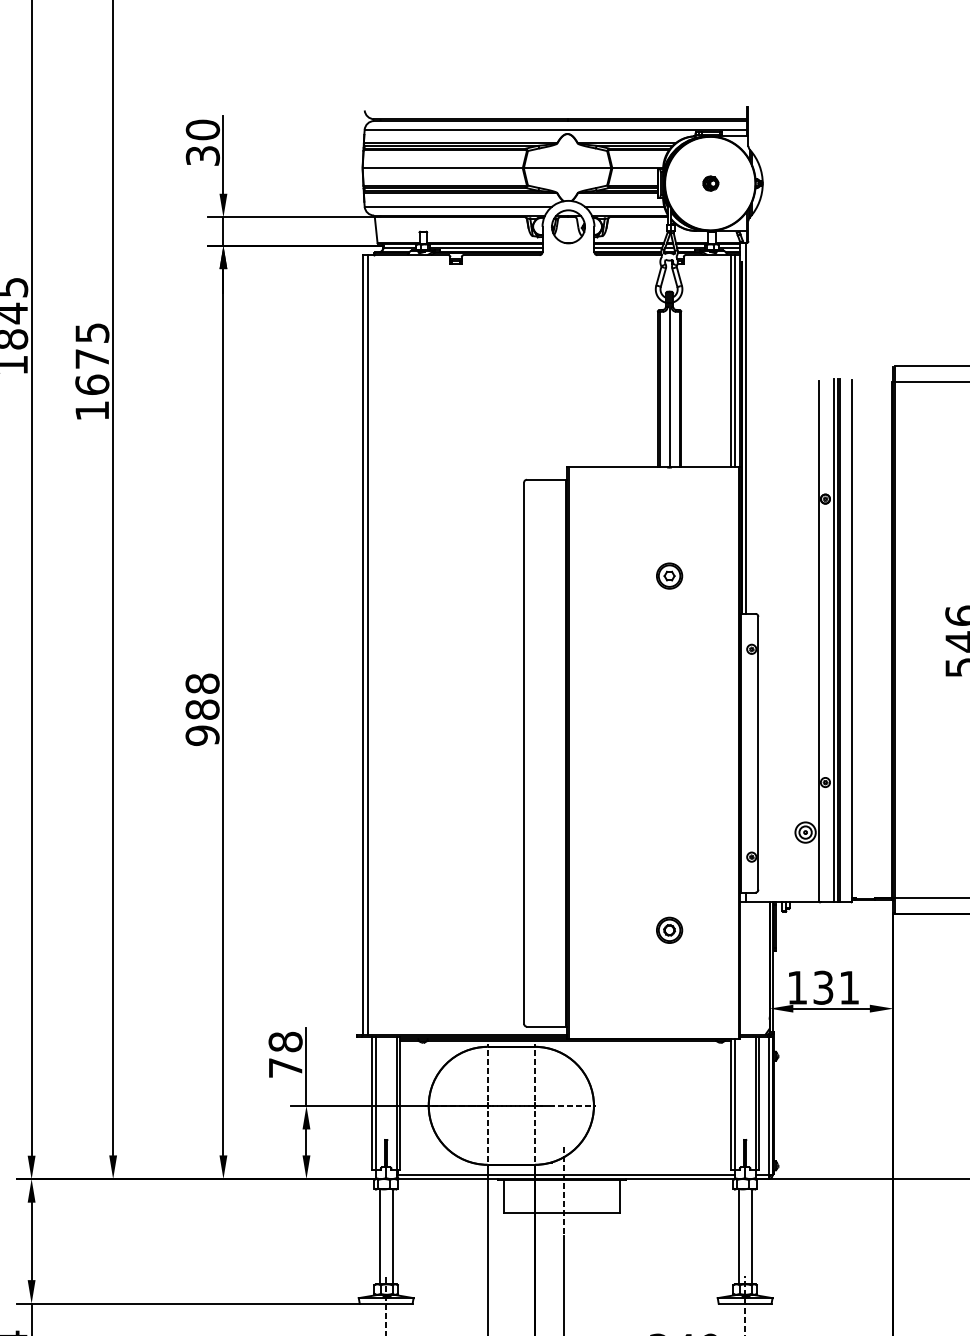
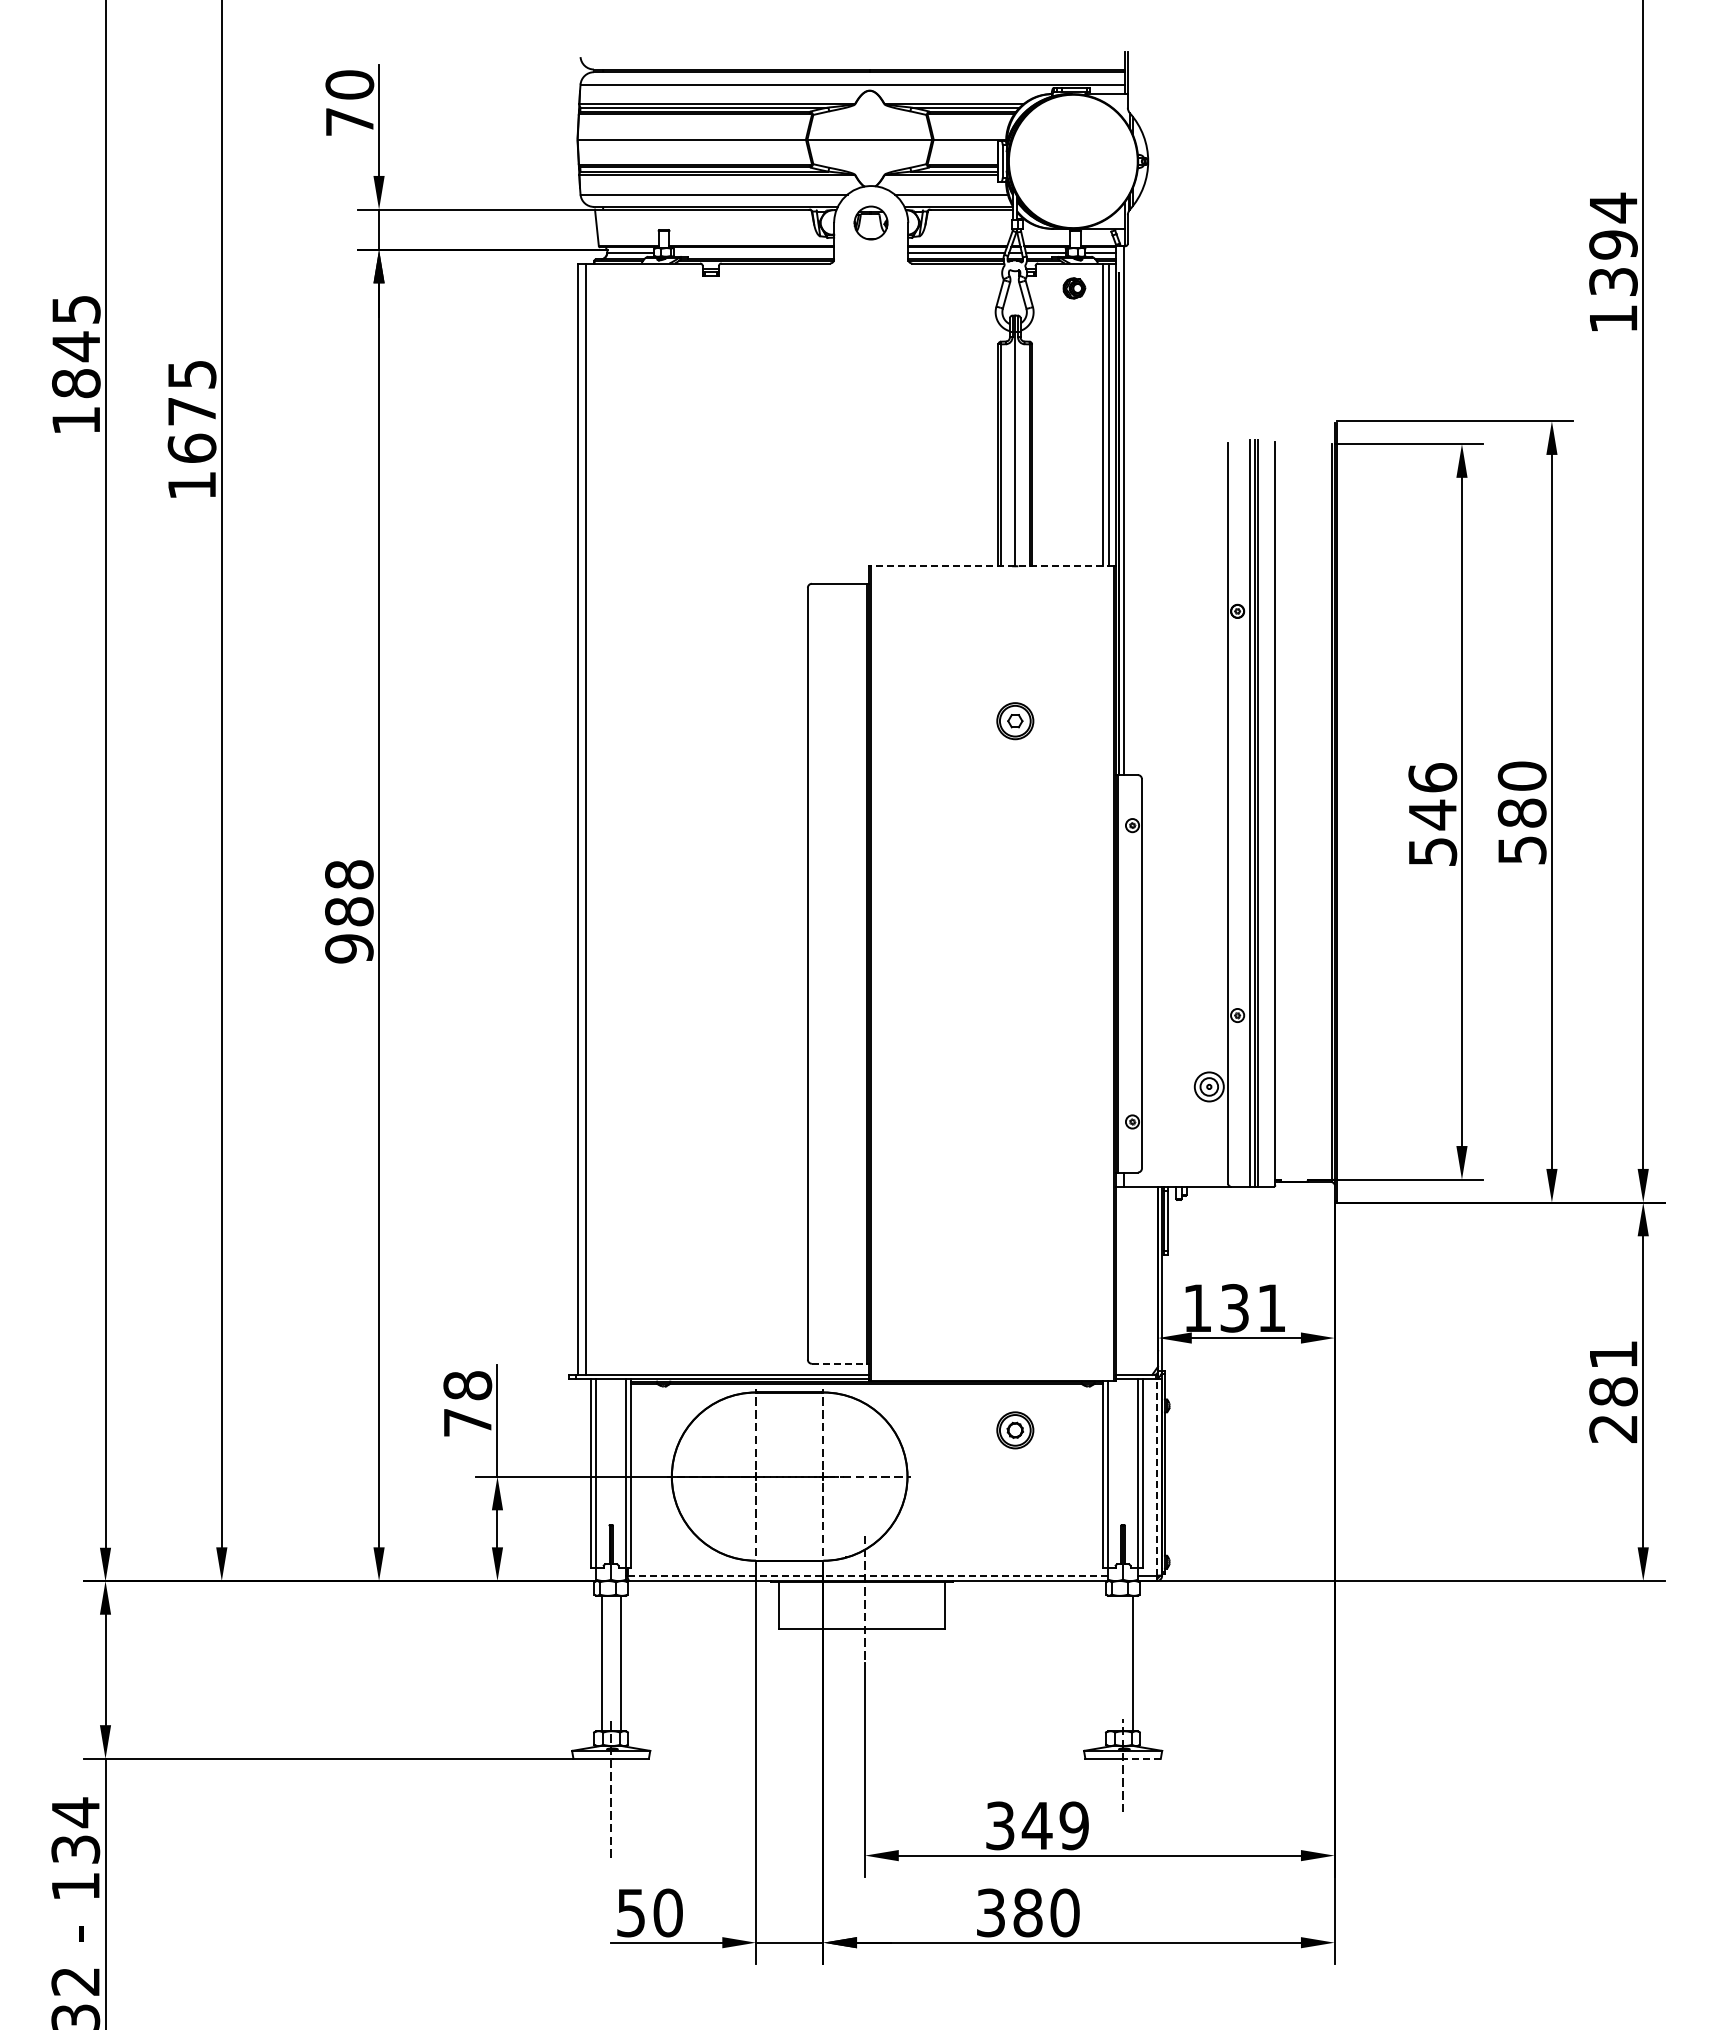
text: (202, 155) -> (349, 121), 30 -> 70
part: (711, 183) -> (1074, 288), moved
part: (568, 226) -> (870, 222), size x0.7
line: (485, 248) -> (753, 253), removed
line: (652, 467) -> (991, 566), solid -> dashed
part: (669, 930) -> (1015, 1430), moved
line: (546, 1026) -> (839, 1363), solid -> dashed
line: (768, 1105) -> (1156, 1476), solid -> dashed
line: (566, 1175) -> (868, 1575), solid -> dashed
line: (738, 1236) -> (1113, 1663), removed
line: (758, 1303) -> (1142, 1758), solid -> dashed

